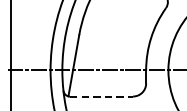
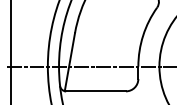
line: (101, 96) -> (96, 91), dashed -> solid

